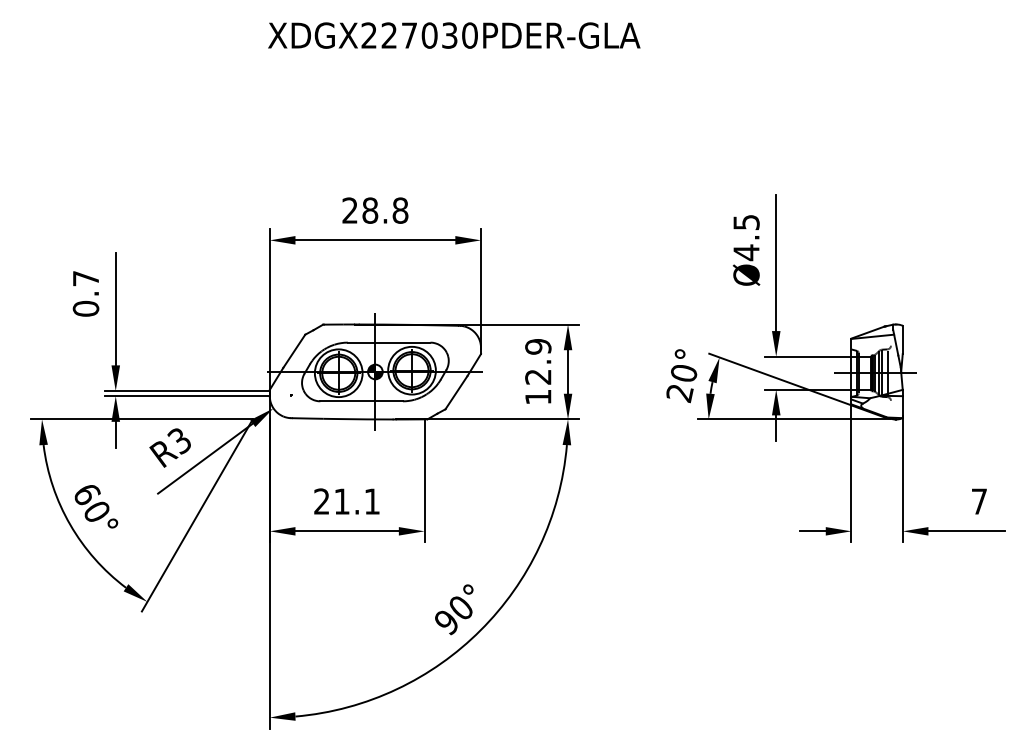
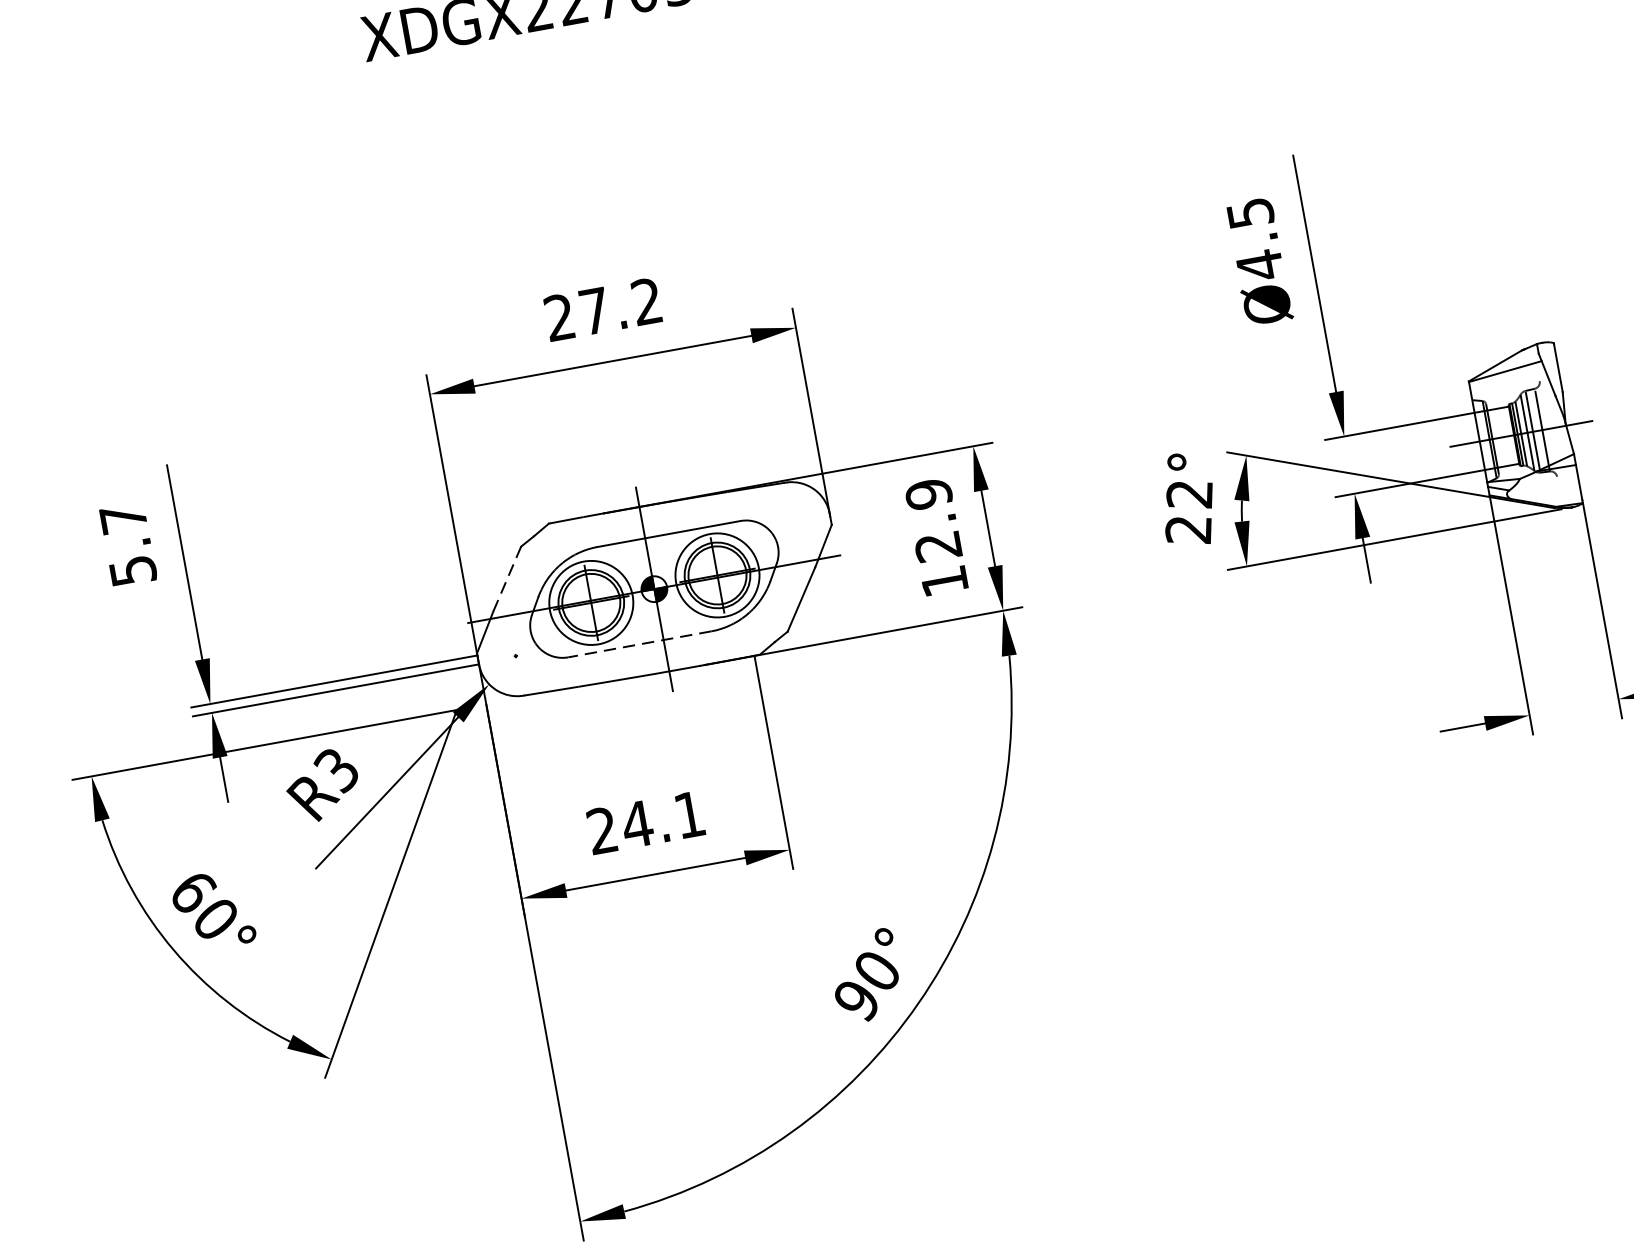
text: (385, 210) -> (621, 306), 28.8 -> 27.2
text: (85, 308) -> (131, 570), 0.7 -> 5.7
line: (294, 351) -> (507, 579), solid -> dashed
text: (683, 374) -> (1189, 496), 20° -> 22°
line: (361, 401) -> (639, 644), solid -> dashed
text: (341, 501) -> (636, 824), 21.1 -> 24.1

